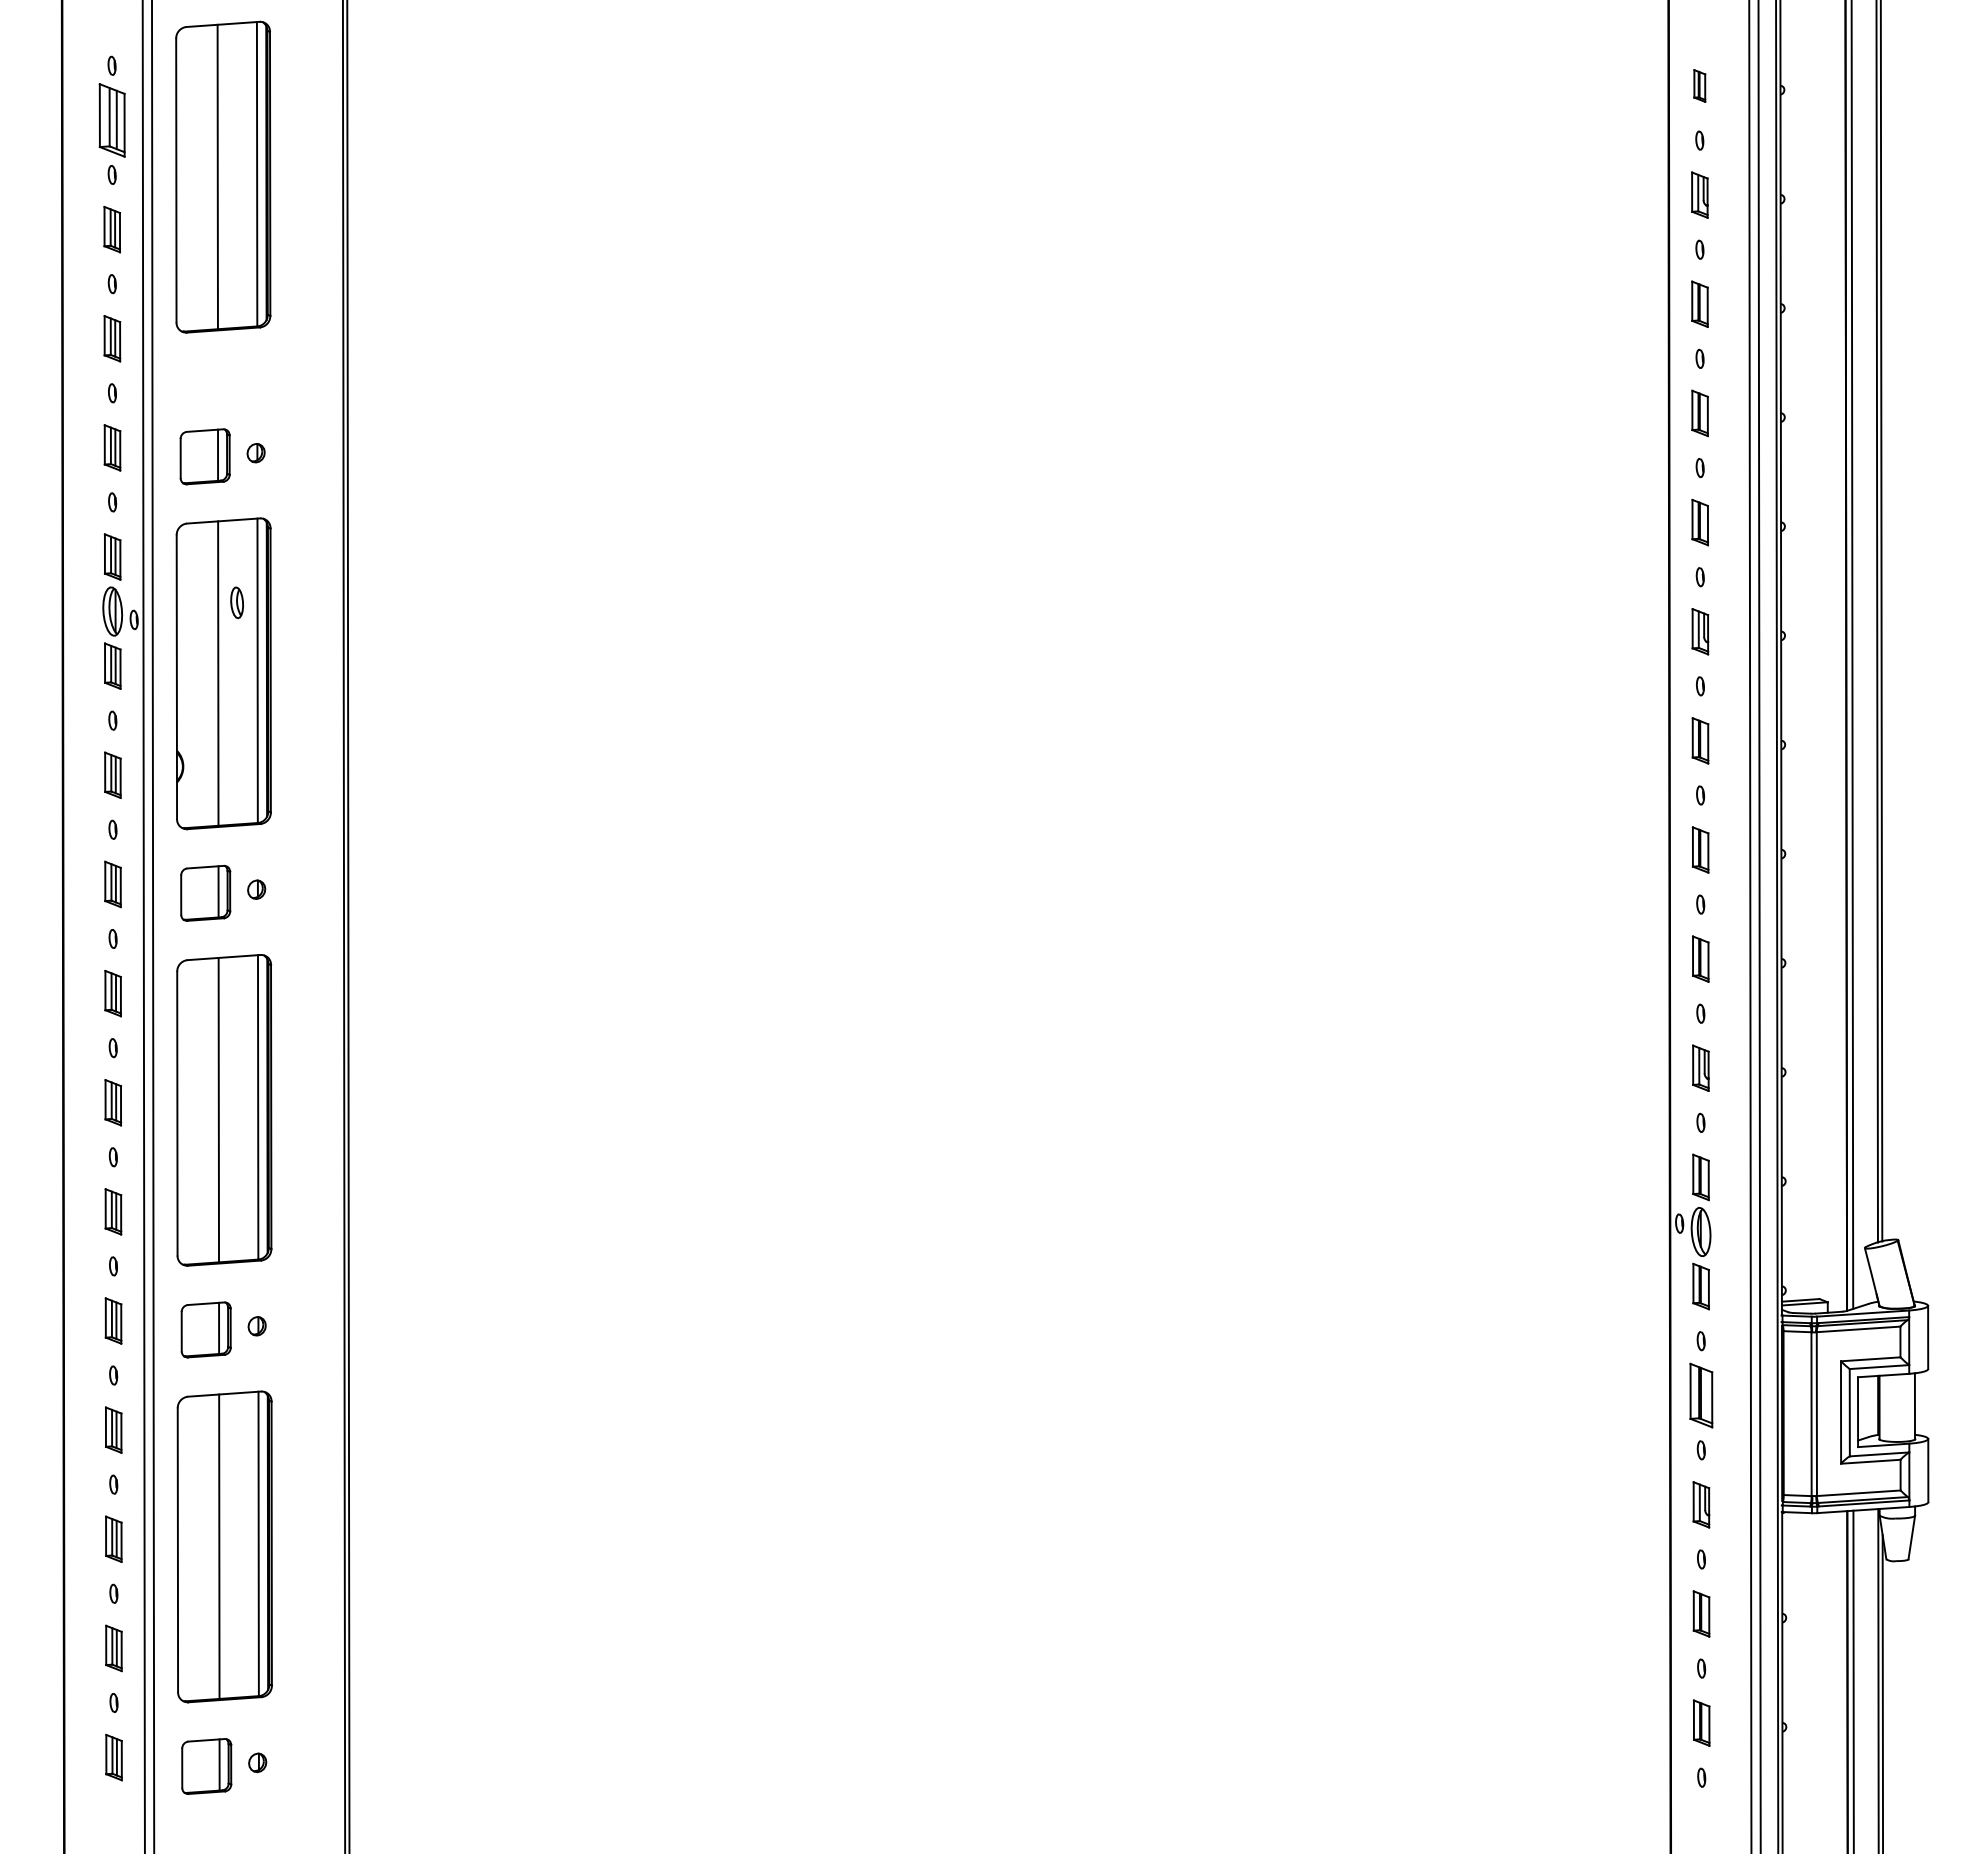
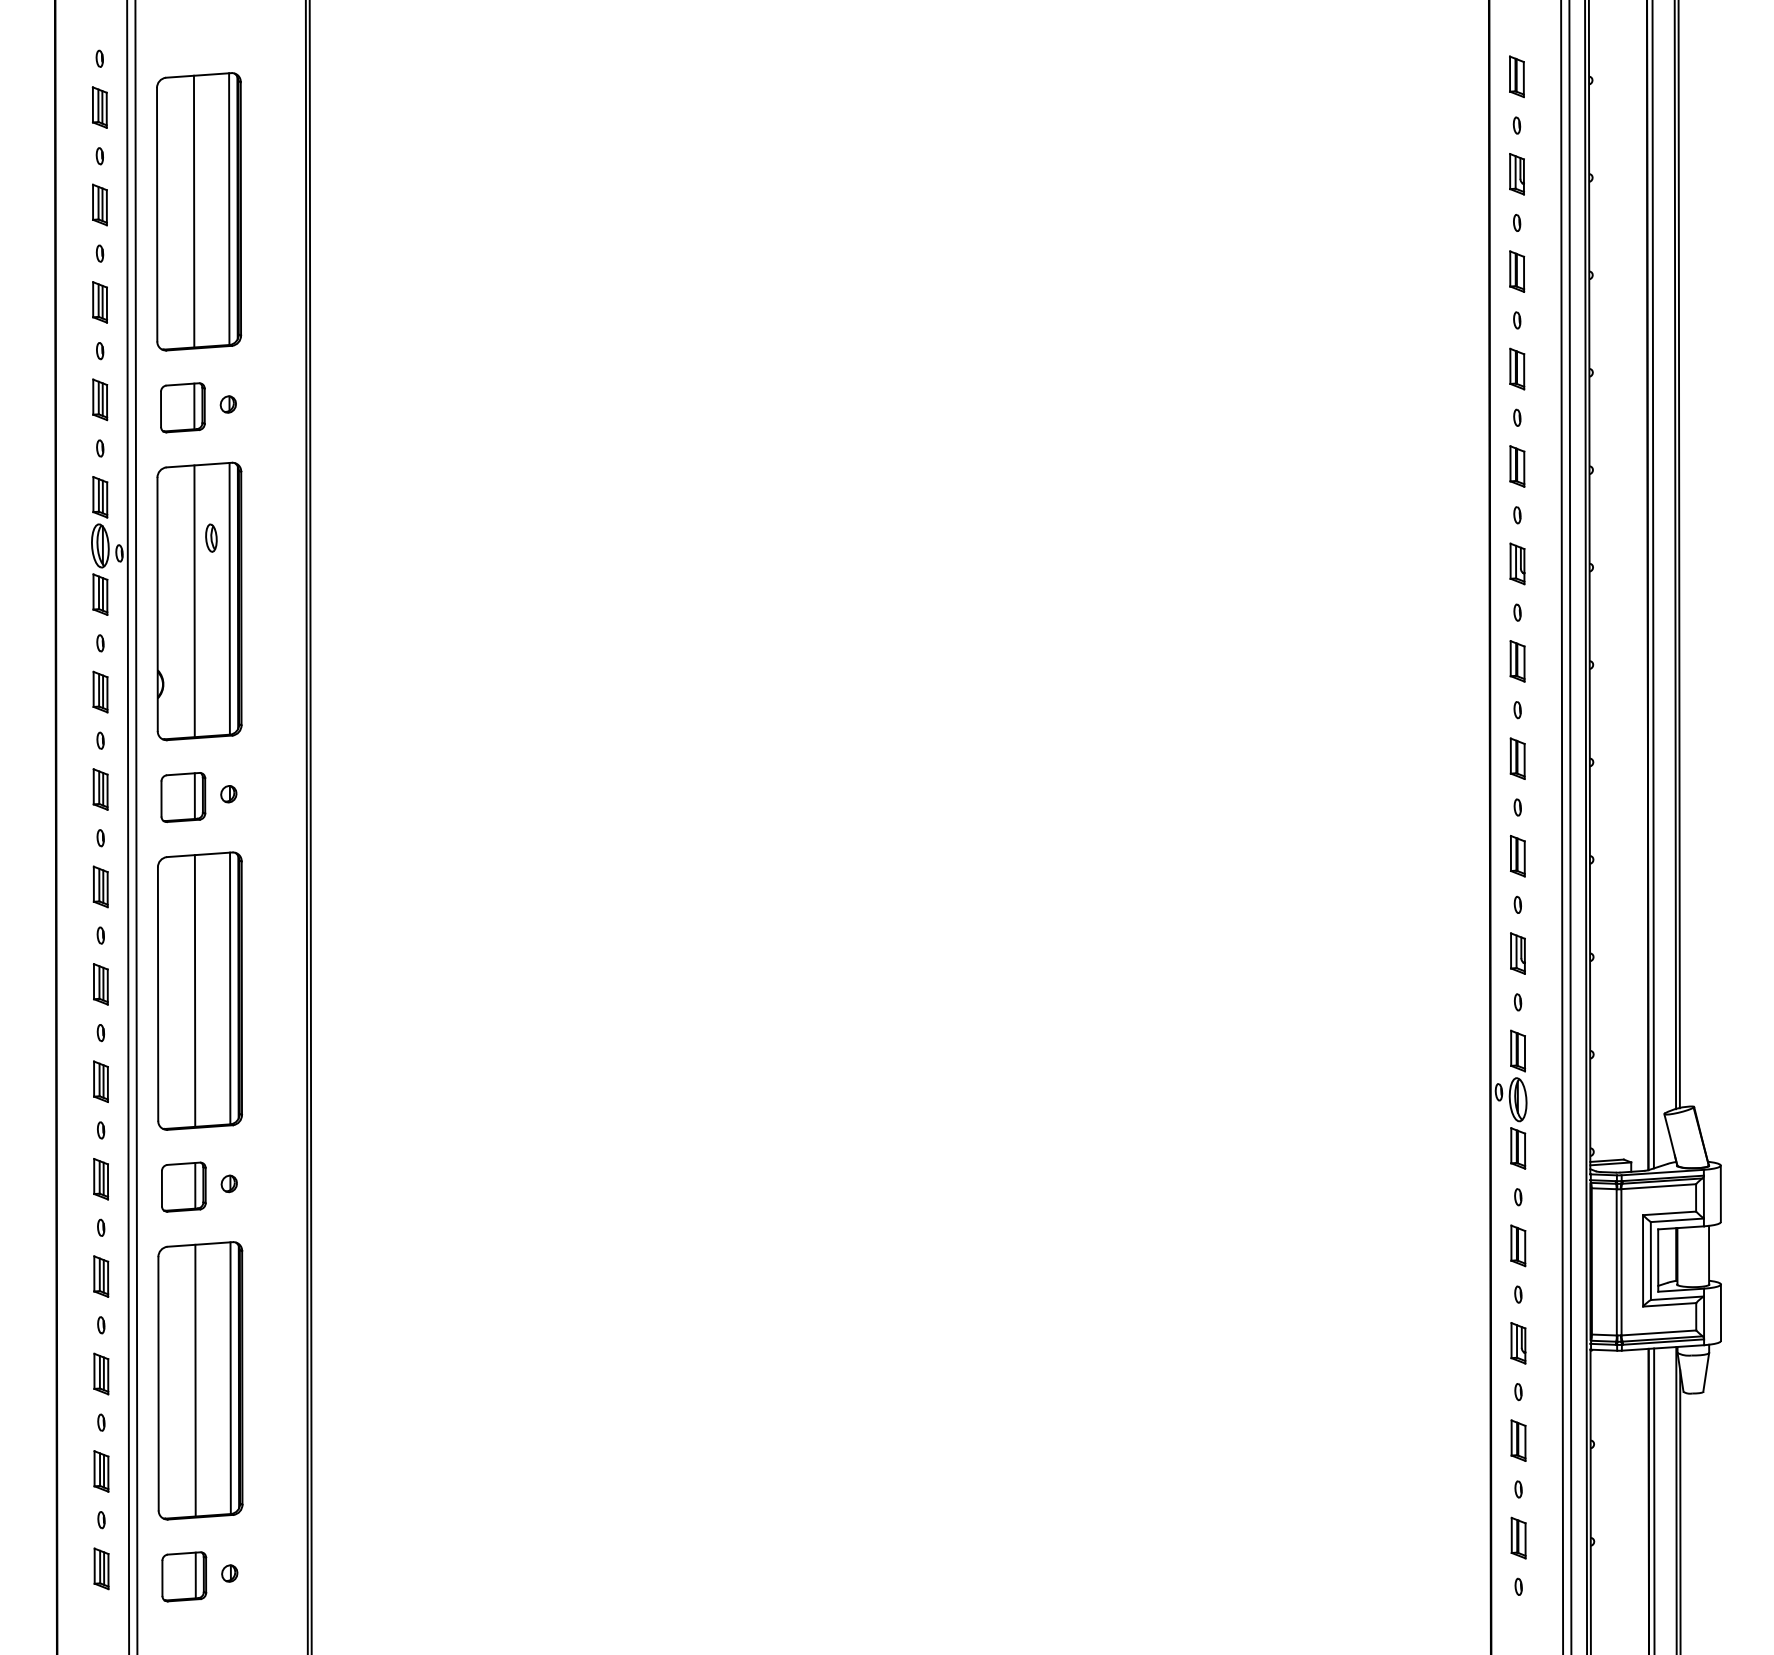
part: (1699, 85) -> (1516, 76), size x1.43
part: (111, 120) -> (99, 107), size x0.62
part: (223, 176) -> (199, 211), moved
part: (1700, 1395) -> (1517, 1245), size x0.71

